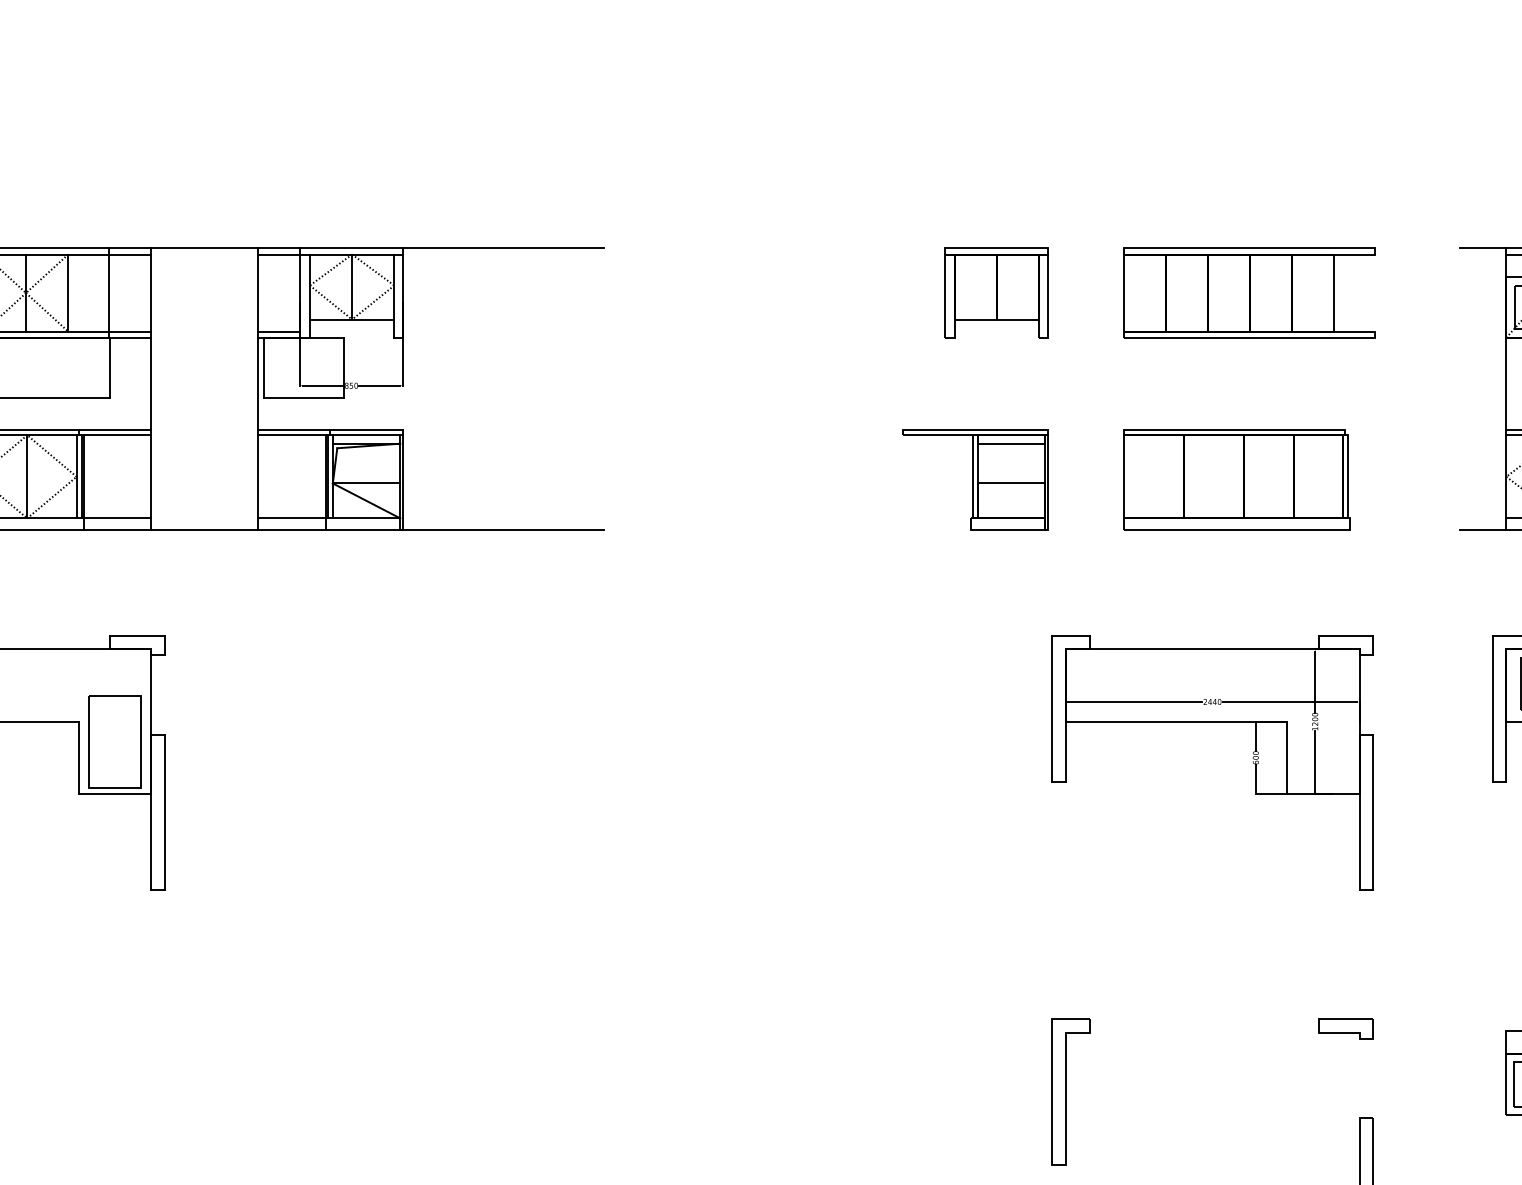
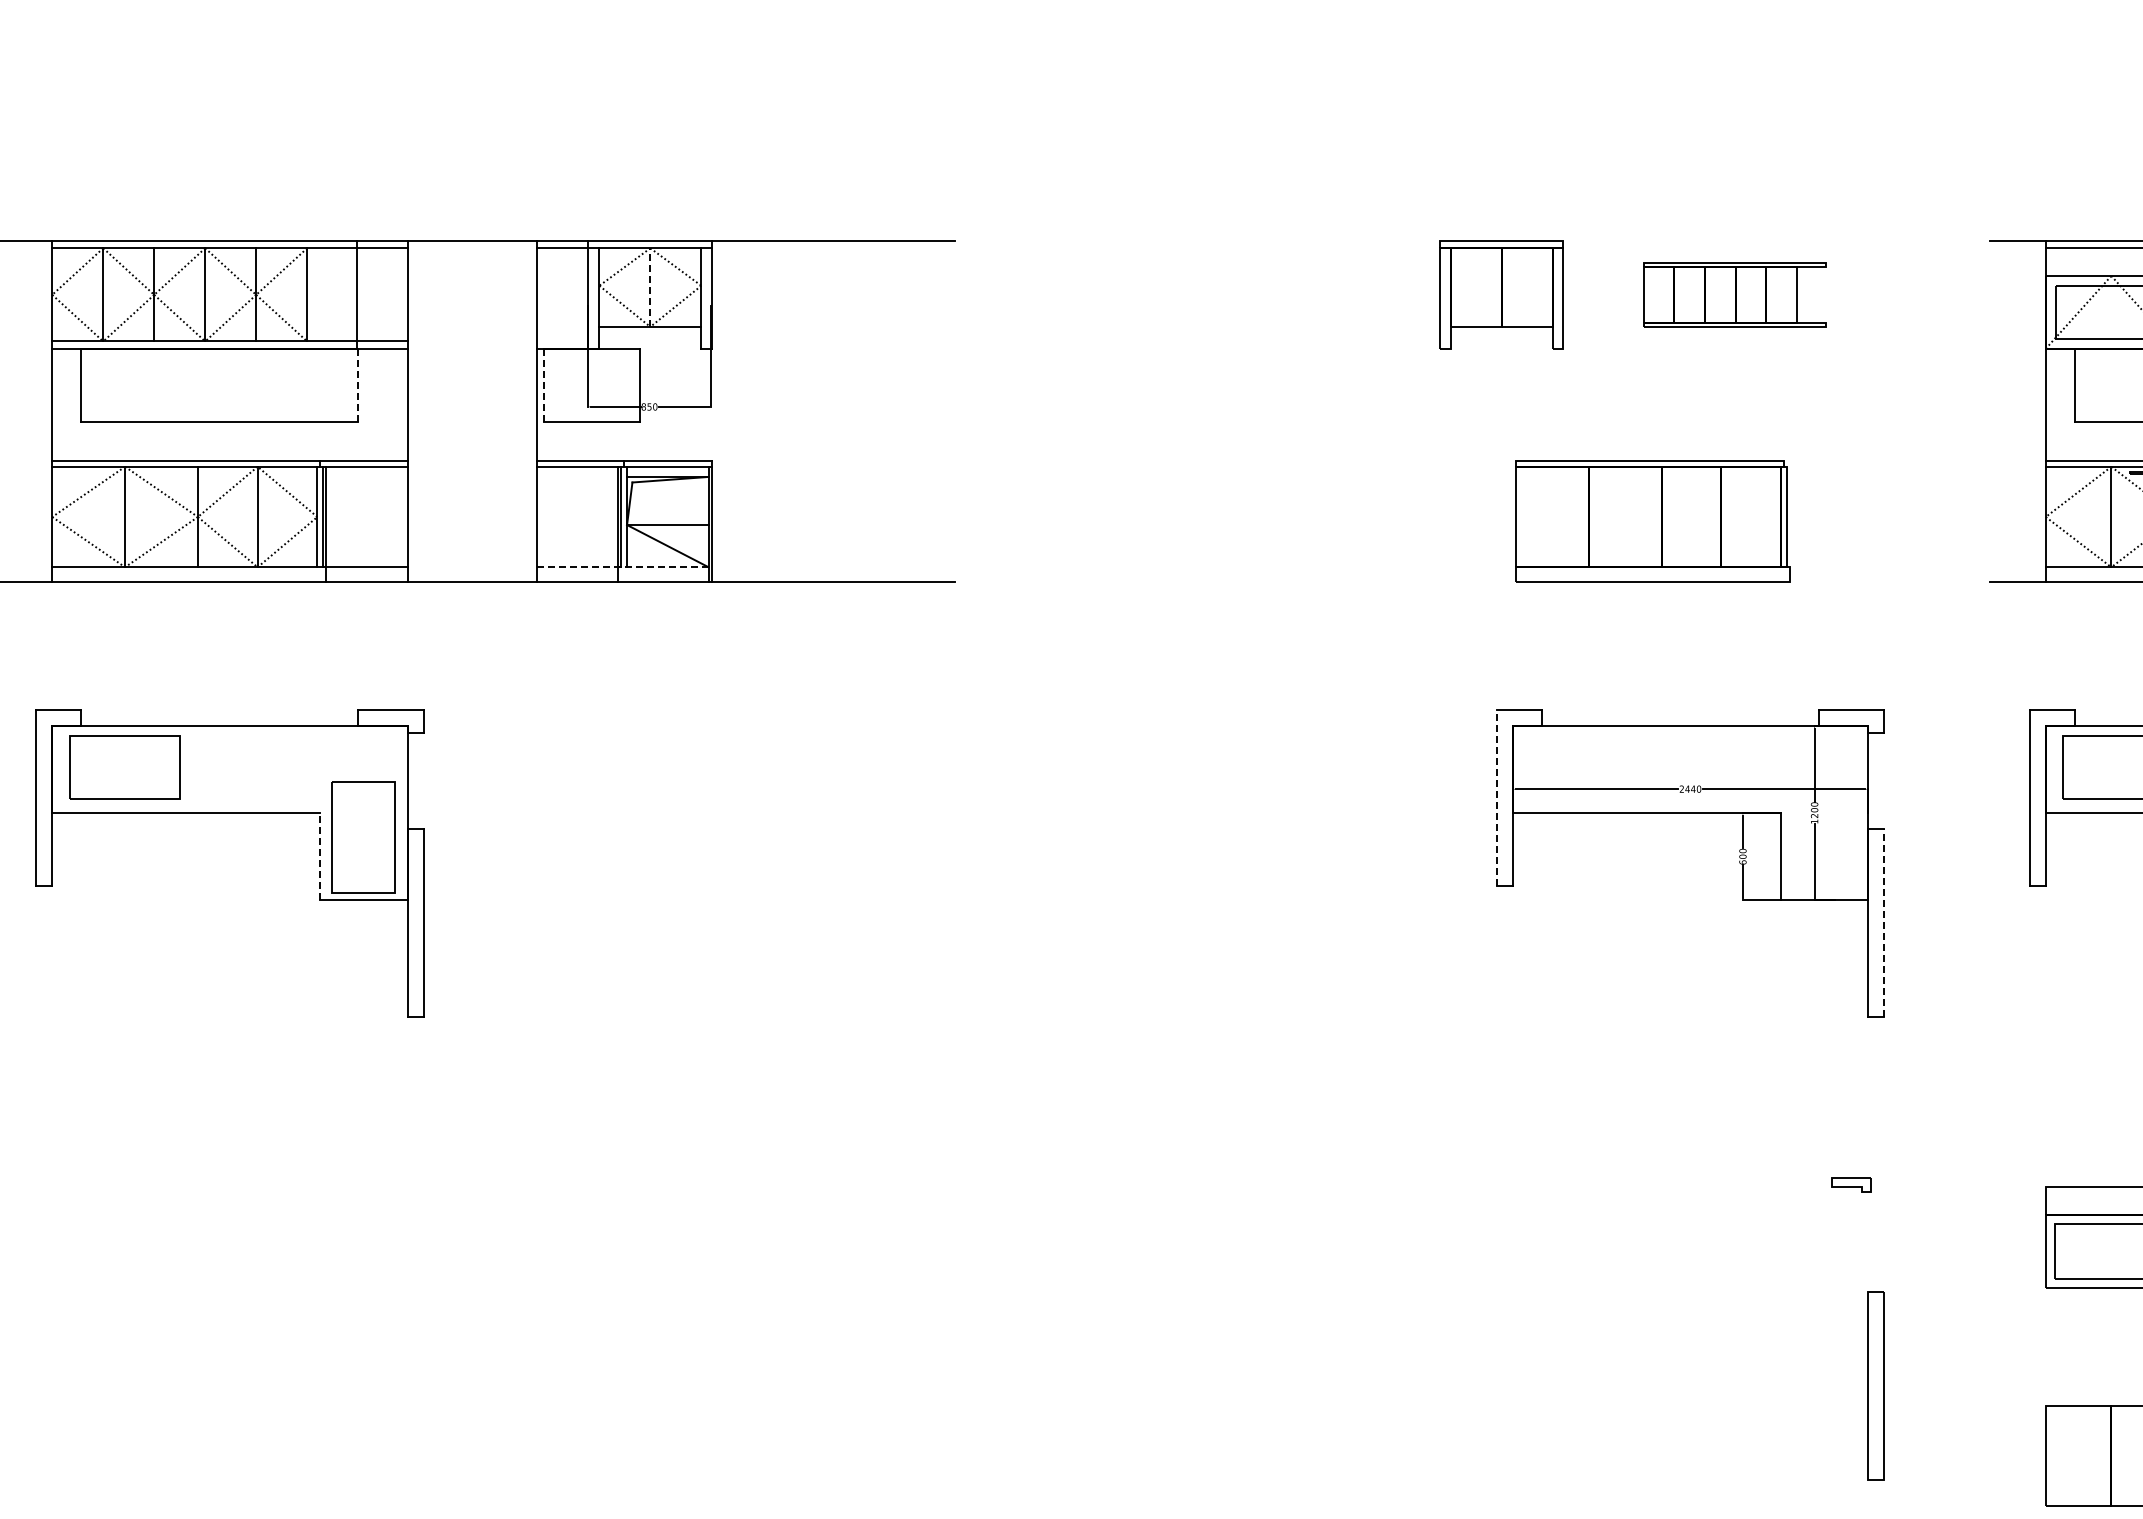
line: (352, 286) -> (650, 287), solid -> dashed
part: (996, 292) -> (1501, 294), moved
part: (1248, 292) -> (1734, 294), size x0.6
line: (278, 331) -> (561, 341), removed
line: (110, 367) -> (358, 384), solid -> dashed
line: (264, 368) -> (544, 385), solid -> dashed
part: (975, 480) -> (1403, 521), removed
part: (1236, 480) -> (1652, 521), moved
line: (329, 518) -> (622, 567), solid -> dashed
line: (1052, 708) -> (1496, 797), solid -> dashed
line: (79, 757) -> (320, 856), solid -> dashed
line: (1372, 813) -> (1884, 923), solid -> dashed
part: (1345, 1028) -> (1851, 1184), size x0.6
part: (1071, 1091) -> (1519, 1260), removed

